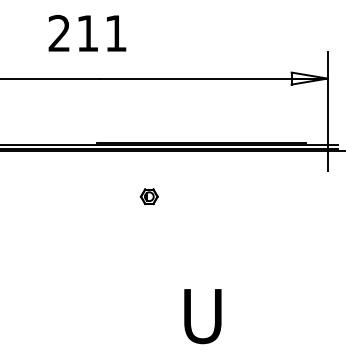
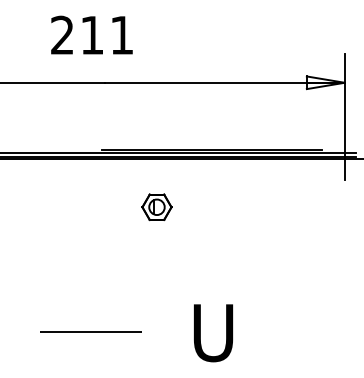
part: (149, 196) -> (157, 206), size x1.67
line: (86, 315) -> (90, 332), added

